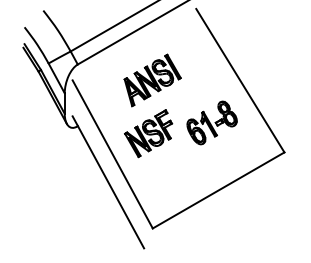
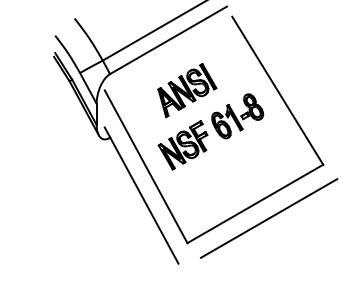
part: (211, 123) -> (237, 116), moved
line: (231, 204) -> (268, 218), added

